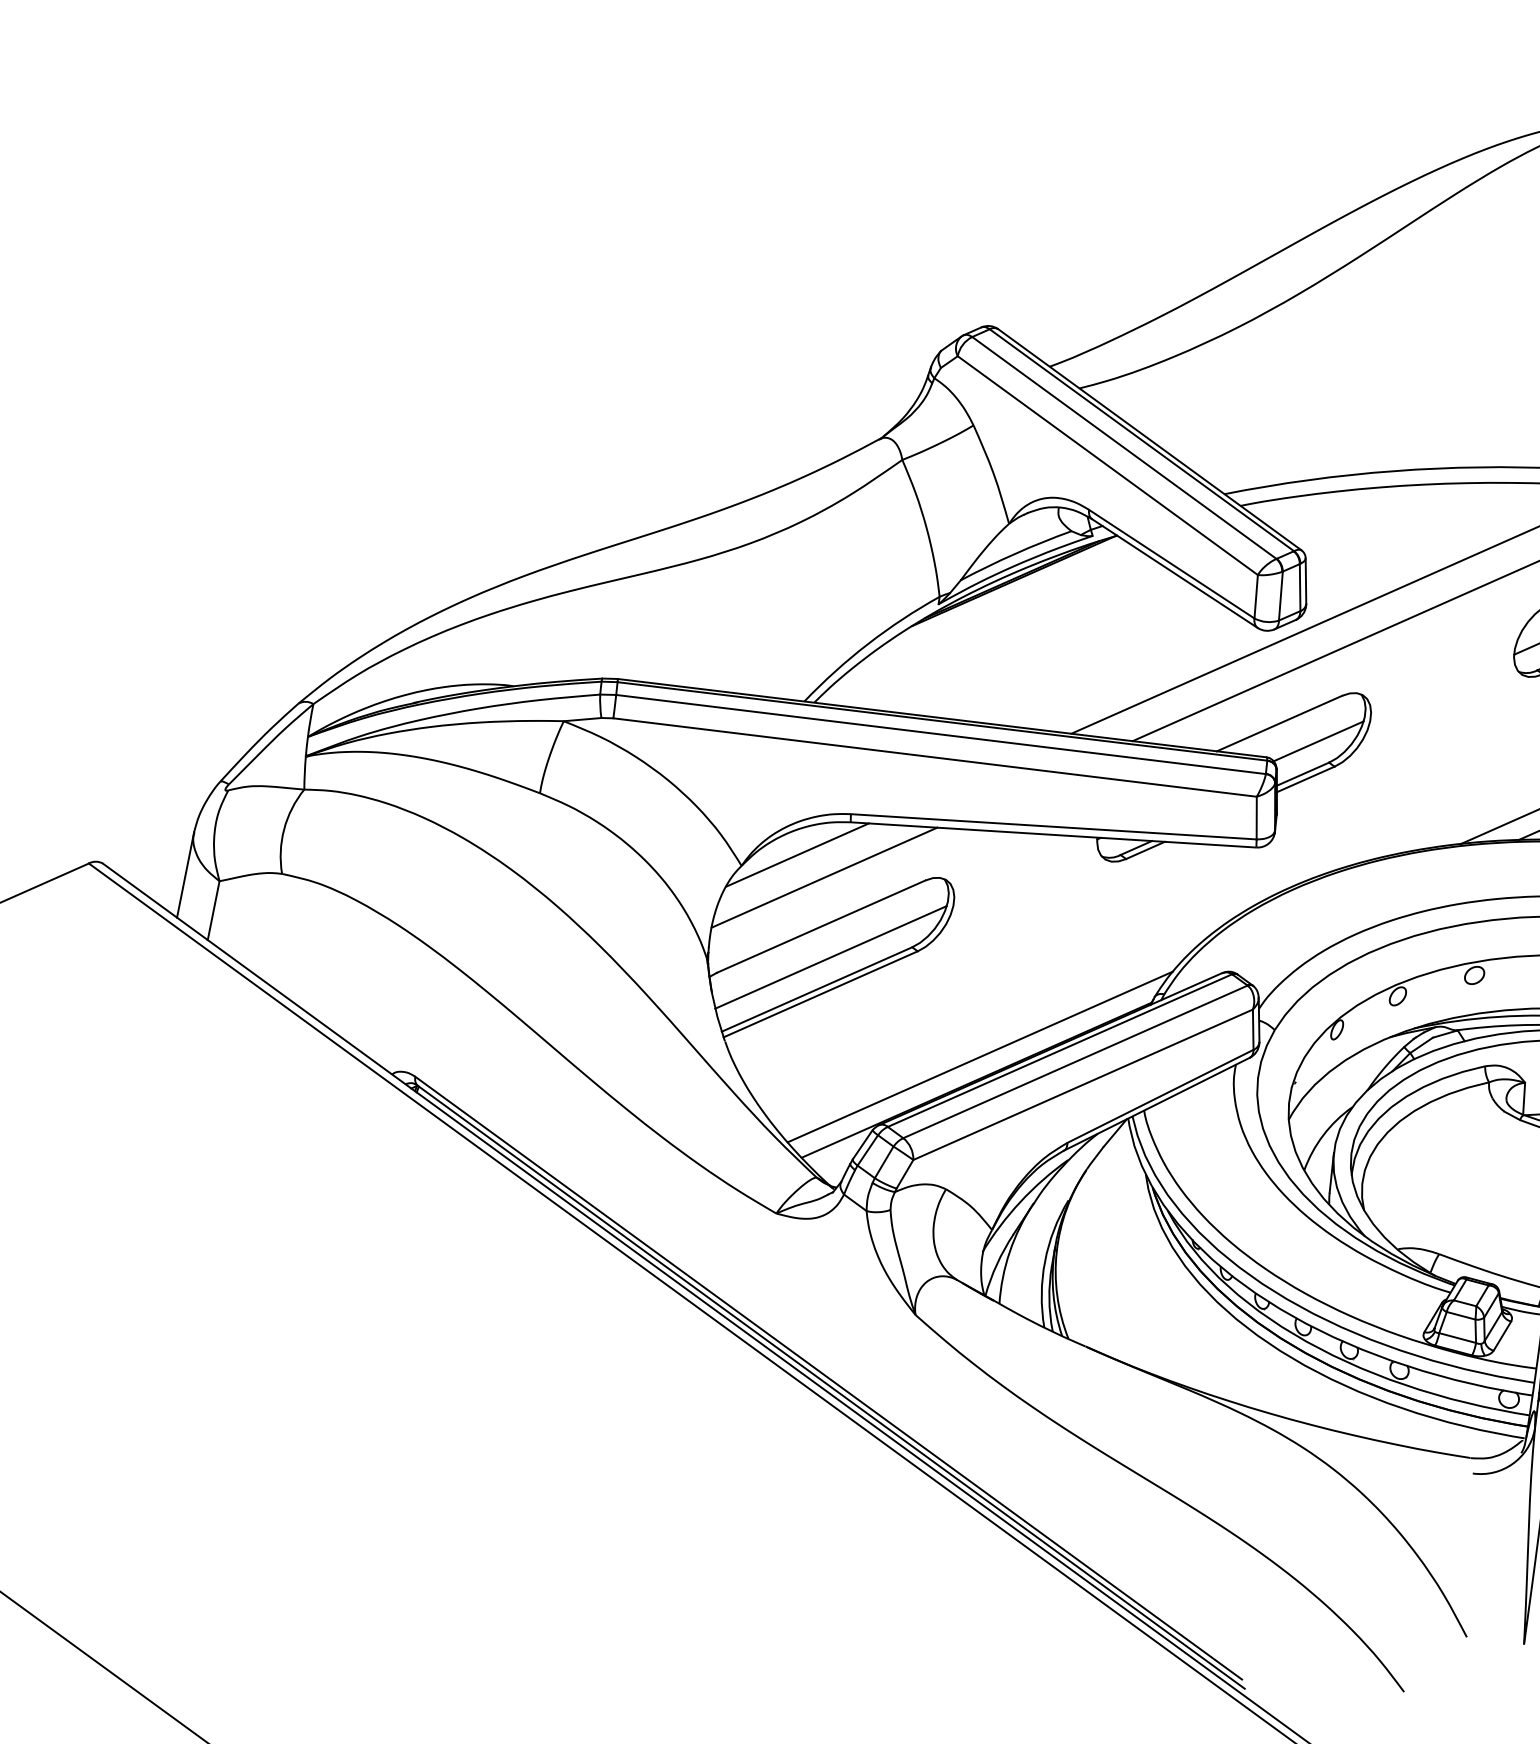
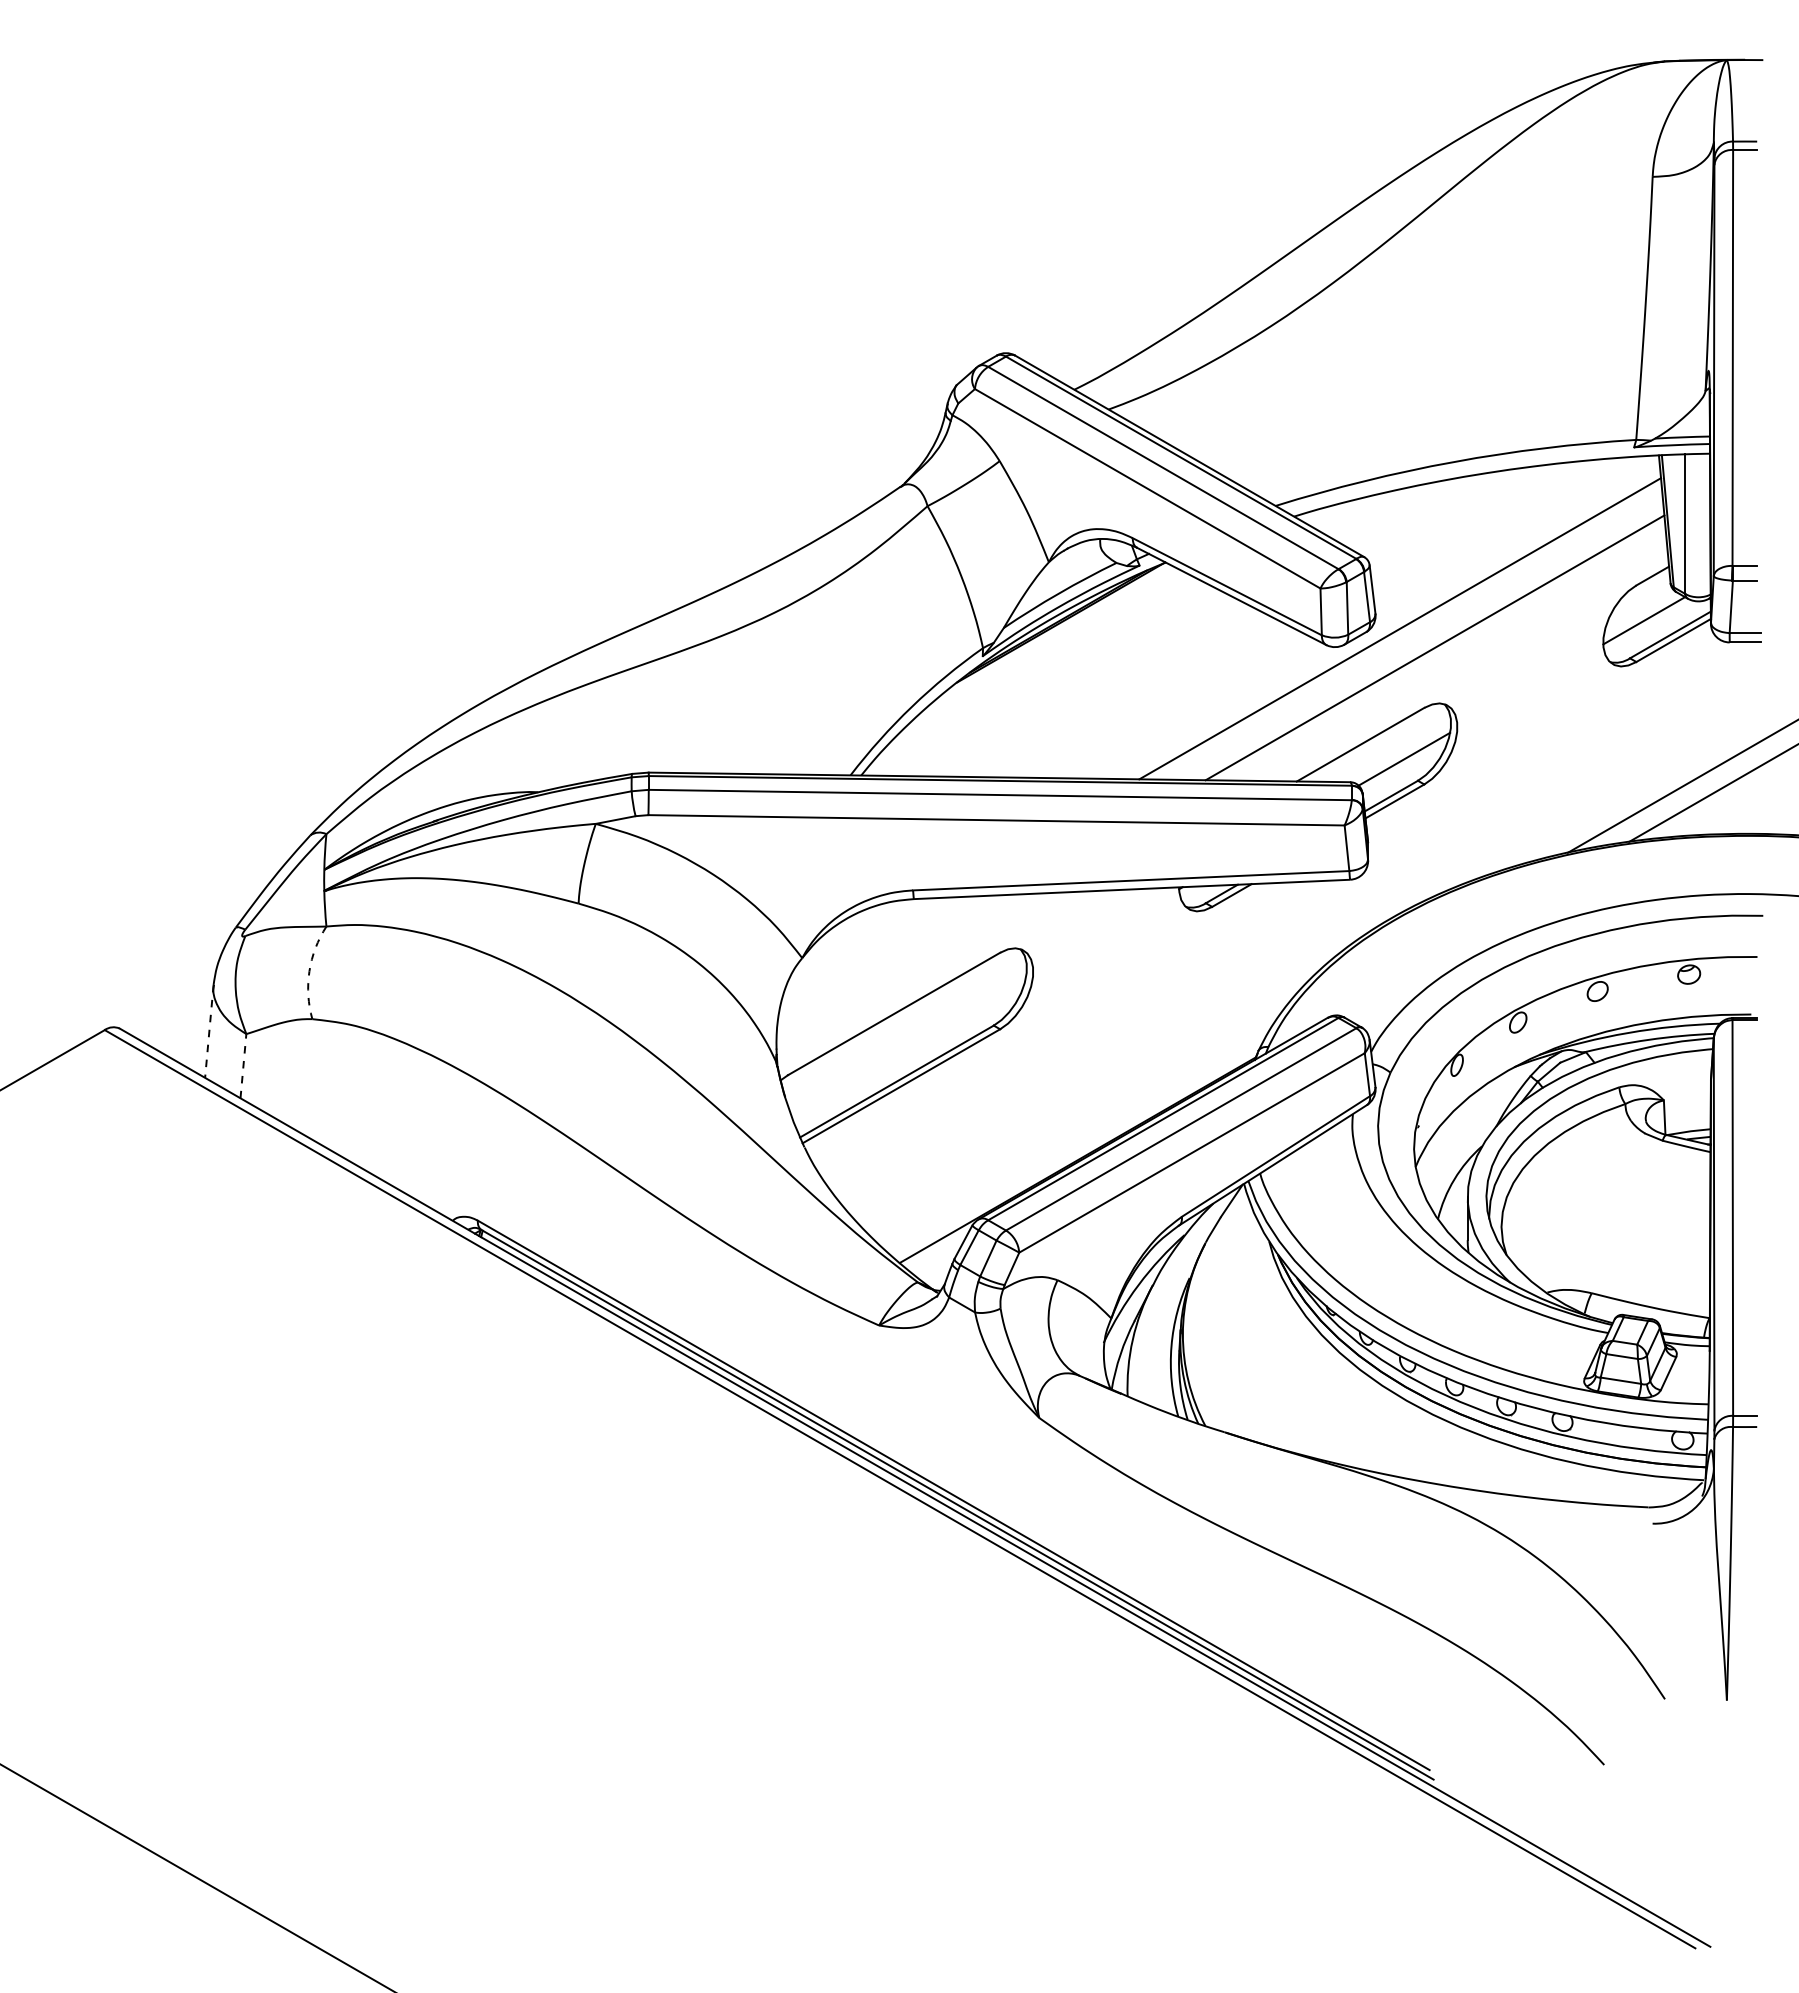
arc: (284, 829) -> (309, 971), solid -> dashed
line: (797, 854) -> (860, 939), removed
line: (185, 875) -> (209, 1031), solid -> dashed
line: (823, 876) -> (891, 960), removed
line: (213, 910) -> (243, 1065), solid -> dashed
line: (831, 957) -> (908, 1045), removed
line: (980, 1056) -> (1079, 1134), removed

